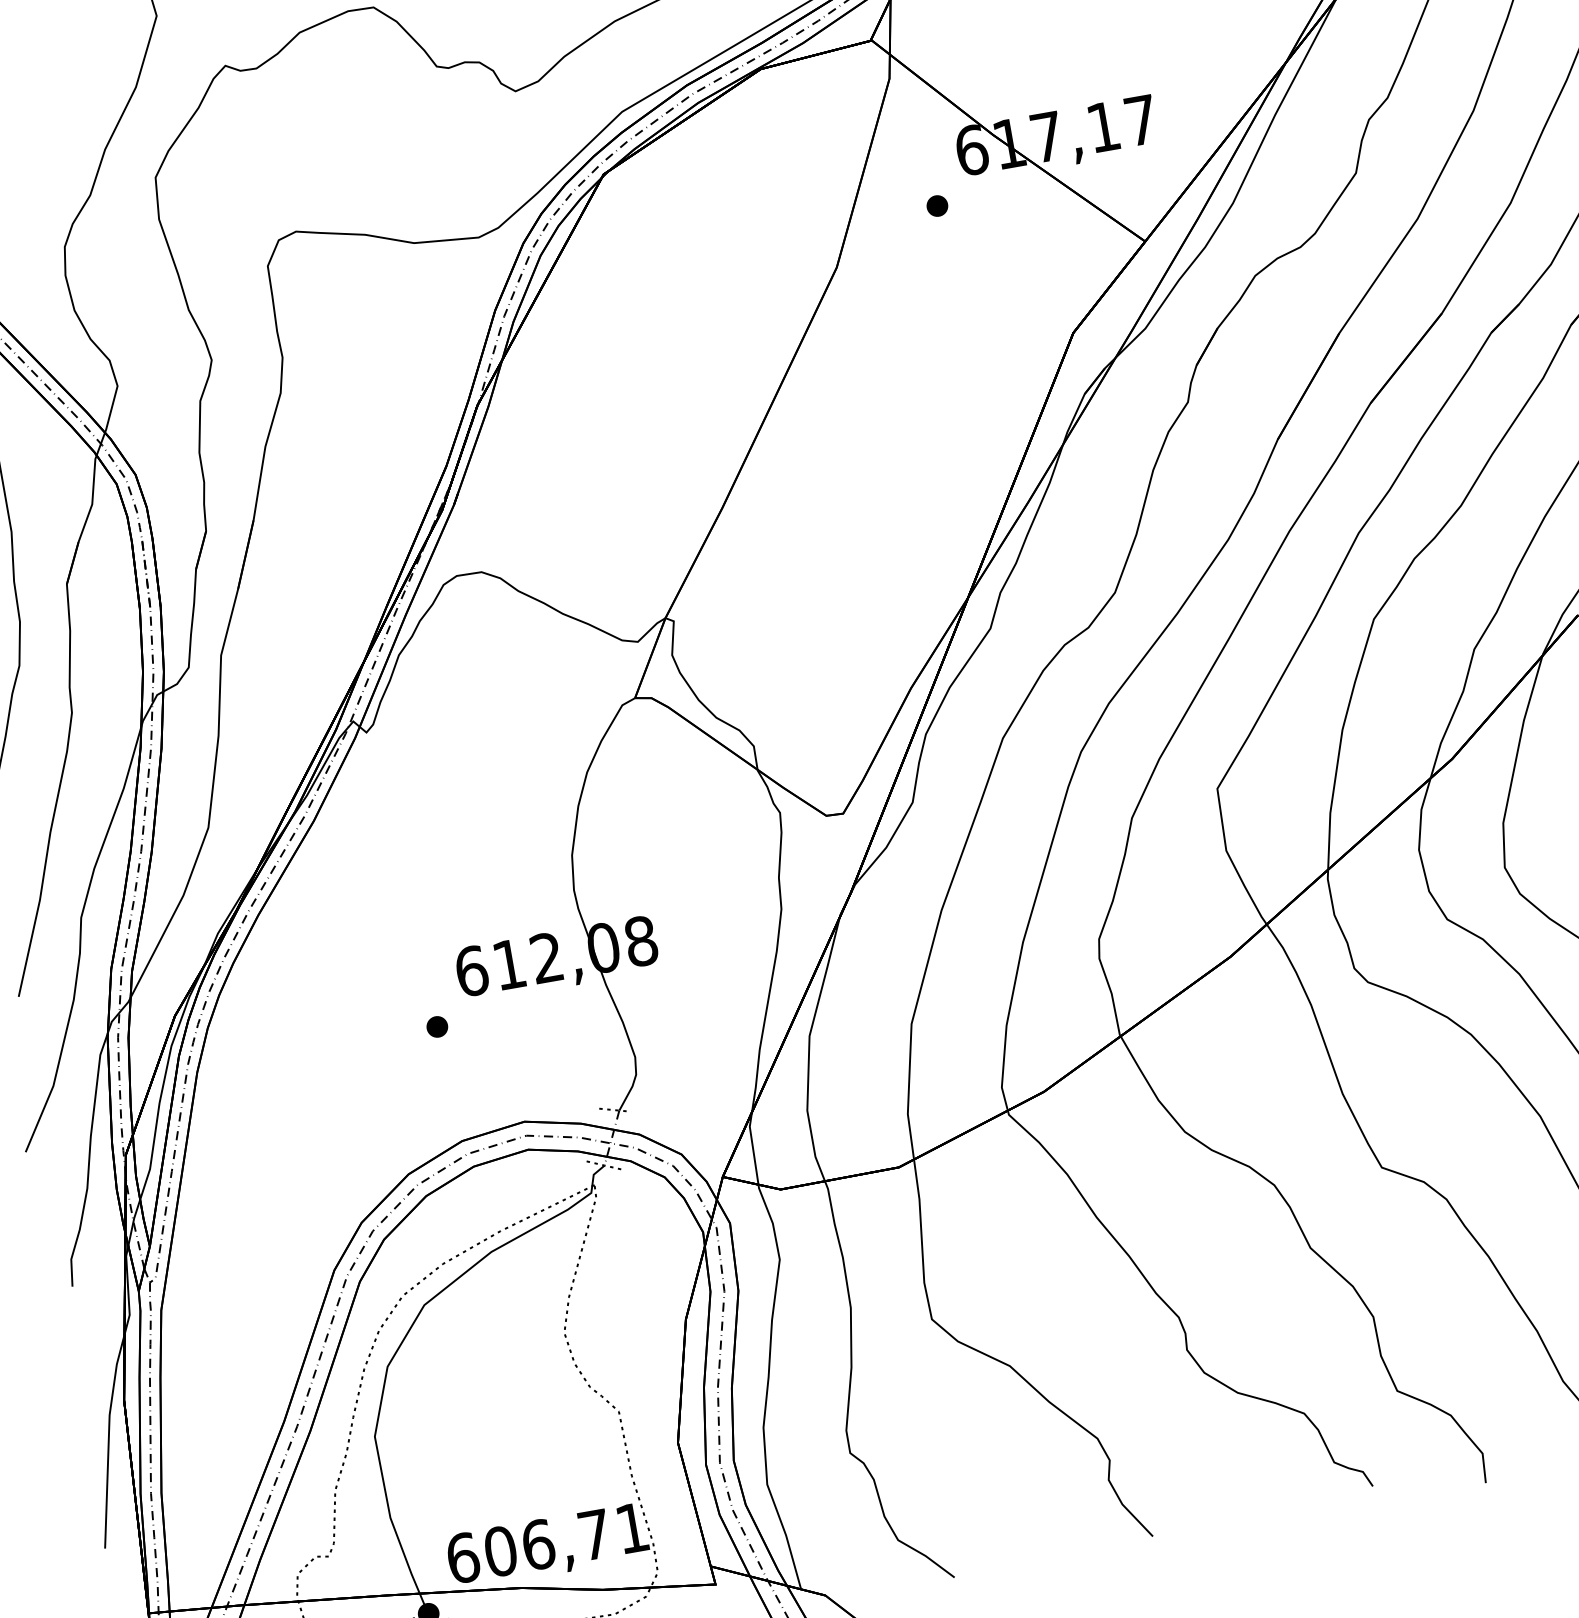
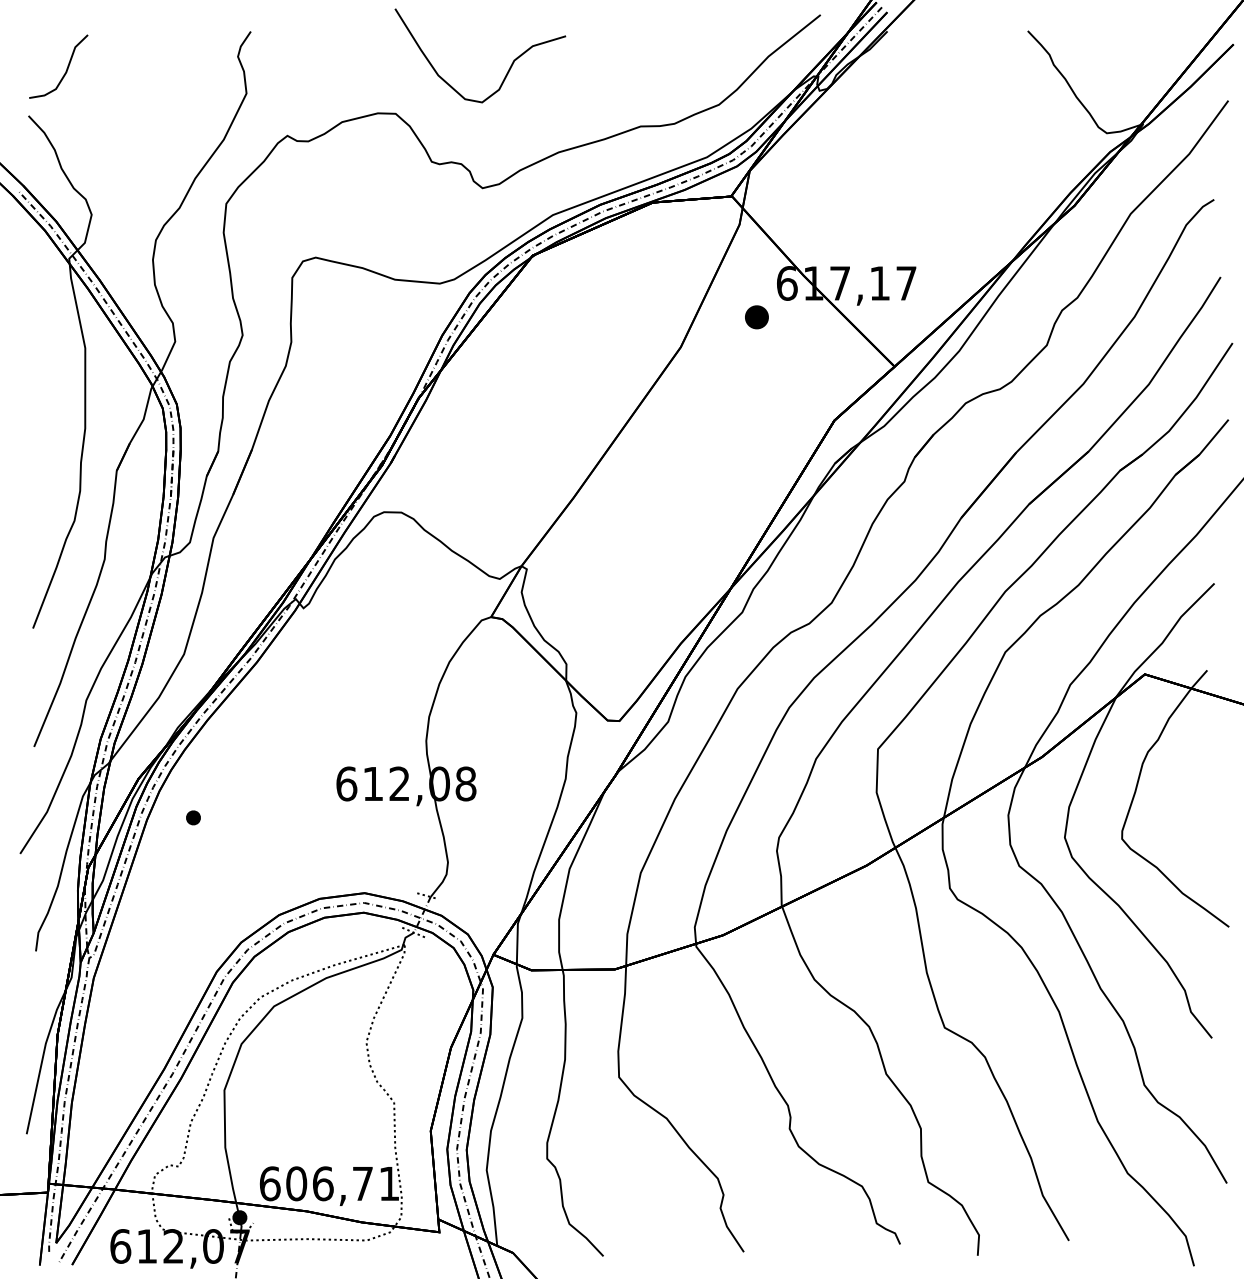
part: (936, 206) -> (756, 317), size x1.6
part: (437, 1026) -> (193, 817), moved

